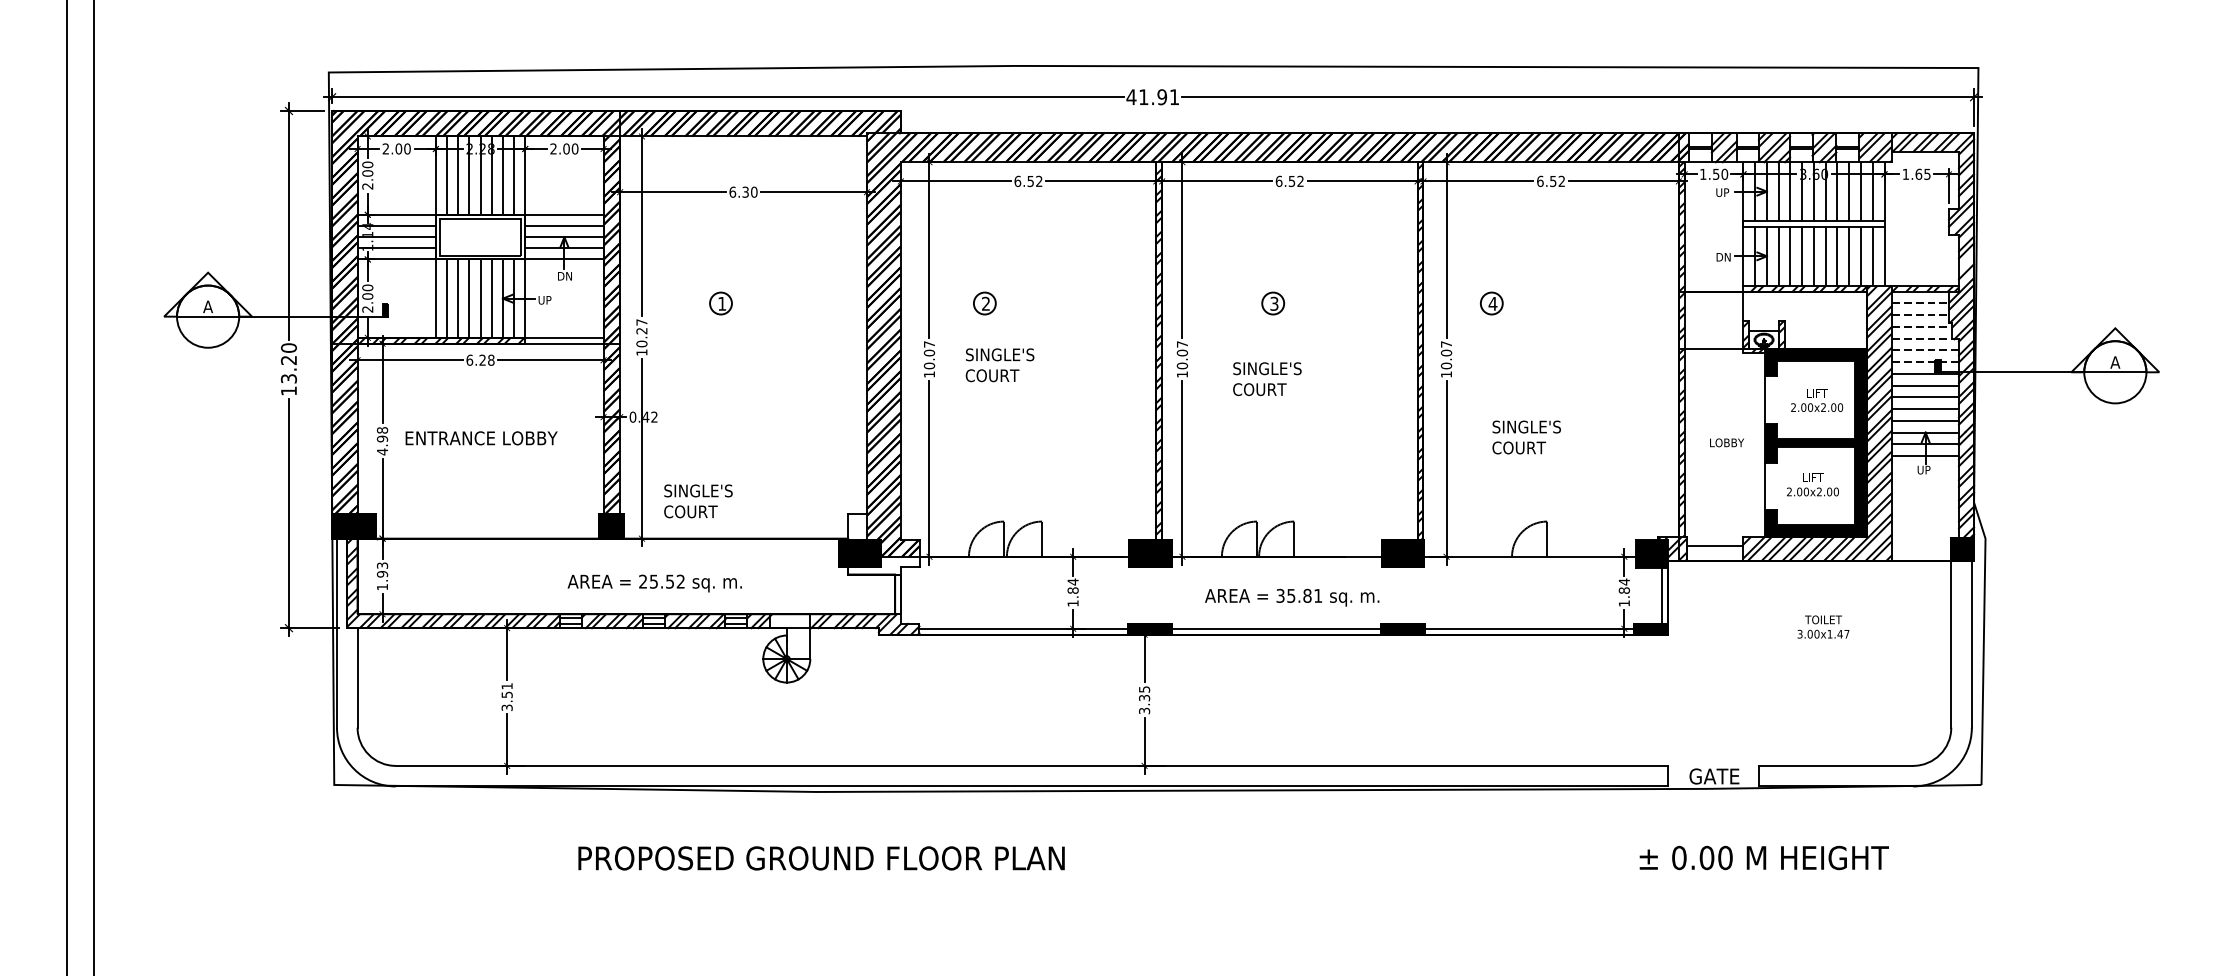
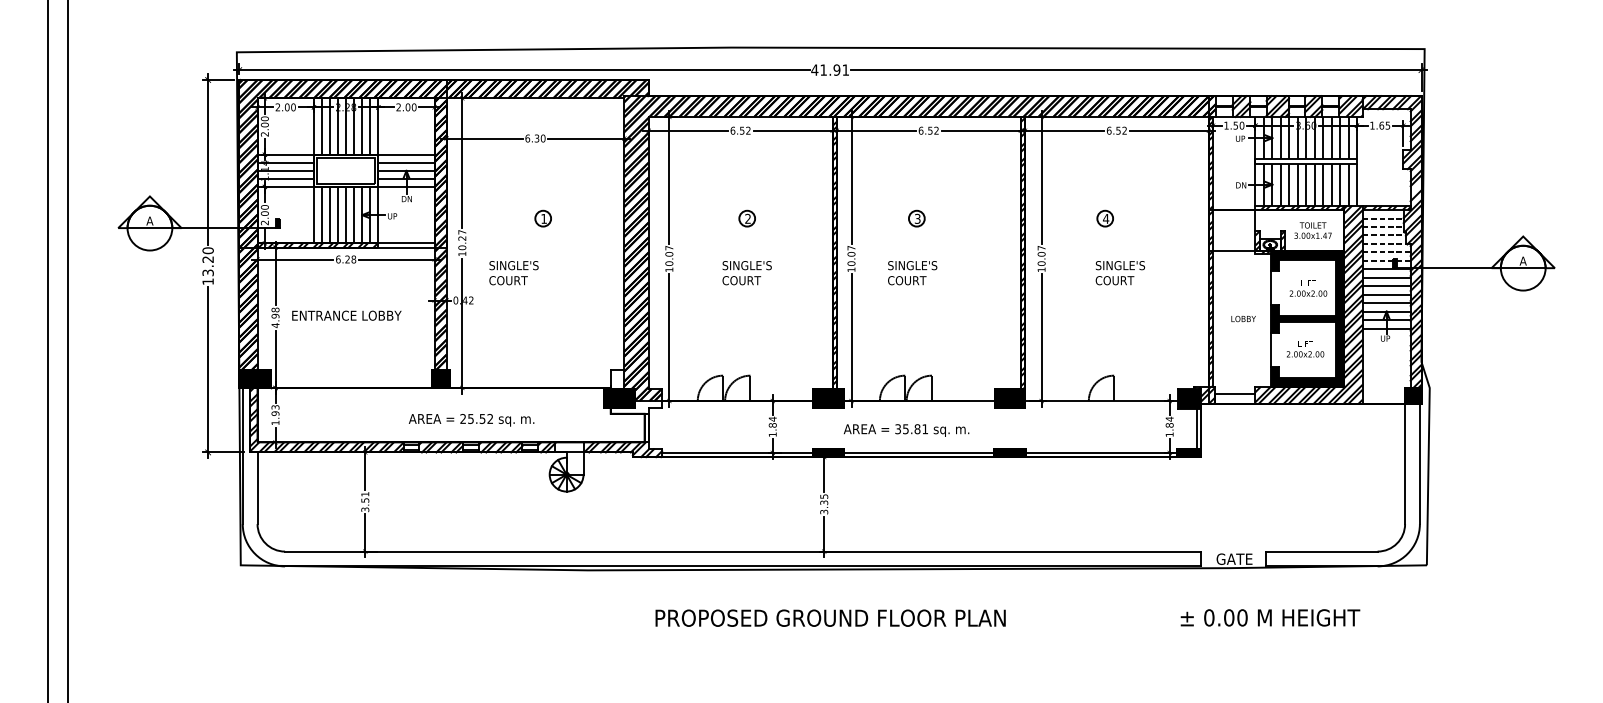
part: (719, 303) -> (542, 218), moved
part: (983, 303) -> (746, 218), moved
part: (1490, 303) -> (1104, 218), moved
text: (999, 365) -> (746, 273), moved
text: (1525, 438) -> (1119, 273), moved
text: (697, 501) -> (513, 273), moved
text: (1292, 597) -> (906, 430), moved
text: (1822, 626) -> (1312, 230), moved
text: (821, 857) -> (830, 617), moved

